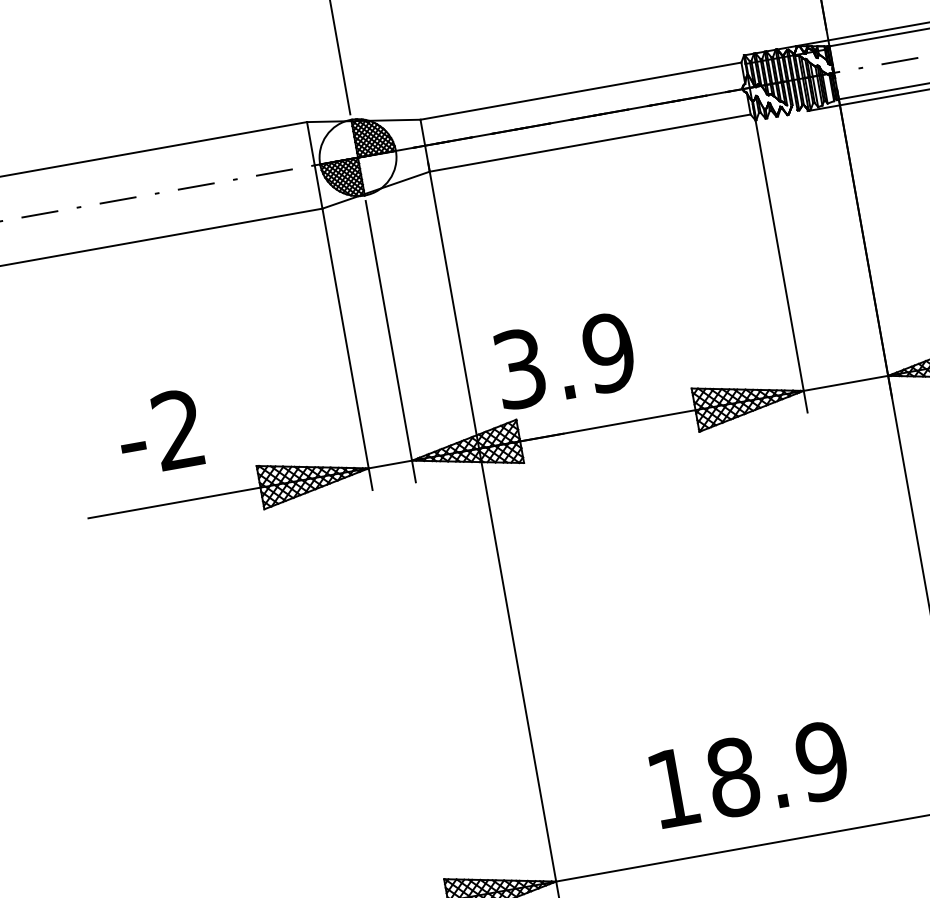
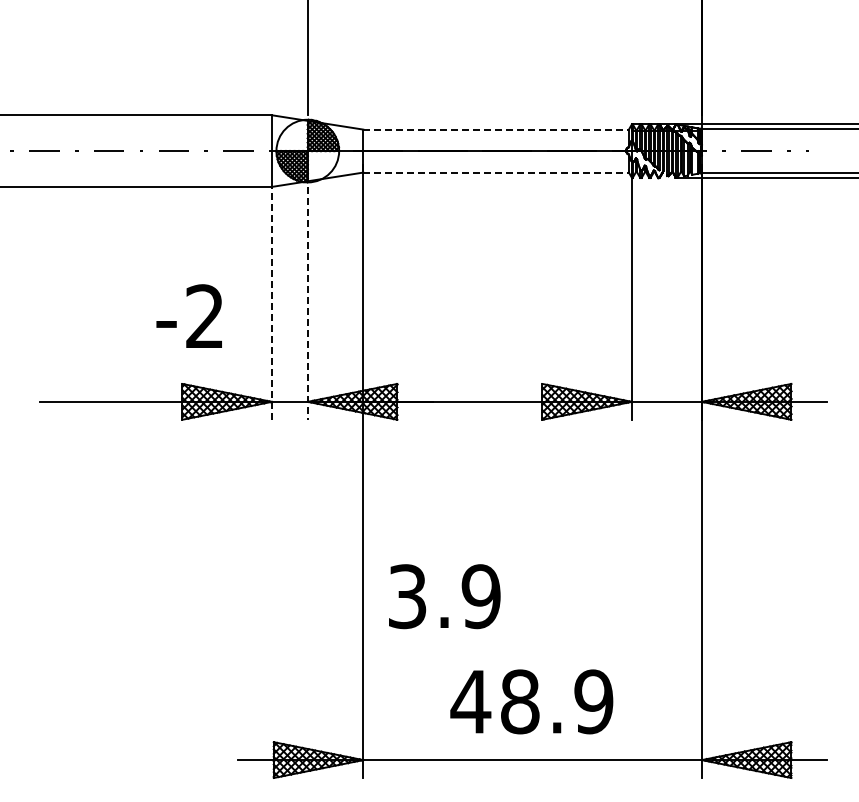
line: (581, 90) -> (496, 129), solid -> dashed
line: (590, 142) -> (496, 172), solid -> dashed
line: (390, 341) -> (307, 303), solid -> dashed
line: (346, 348) -> (271, 302), solid -> dashed
text: (564, 360) -> (444, 596), moved
text: (158, 431) -> (188, 315), moved
text: (673, 787) -> (470, 701), 18.9 -> 48.9

